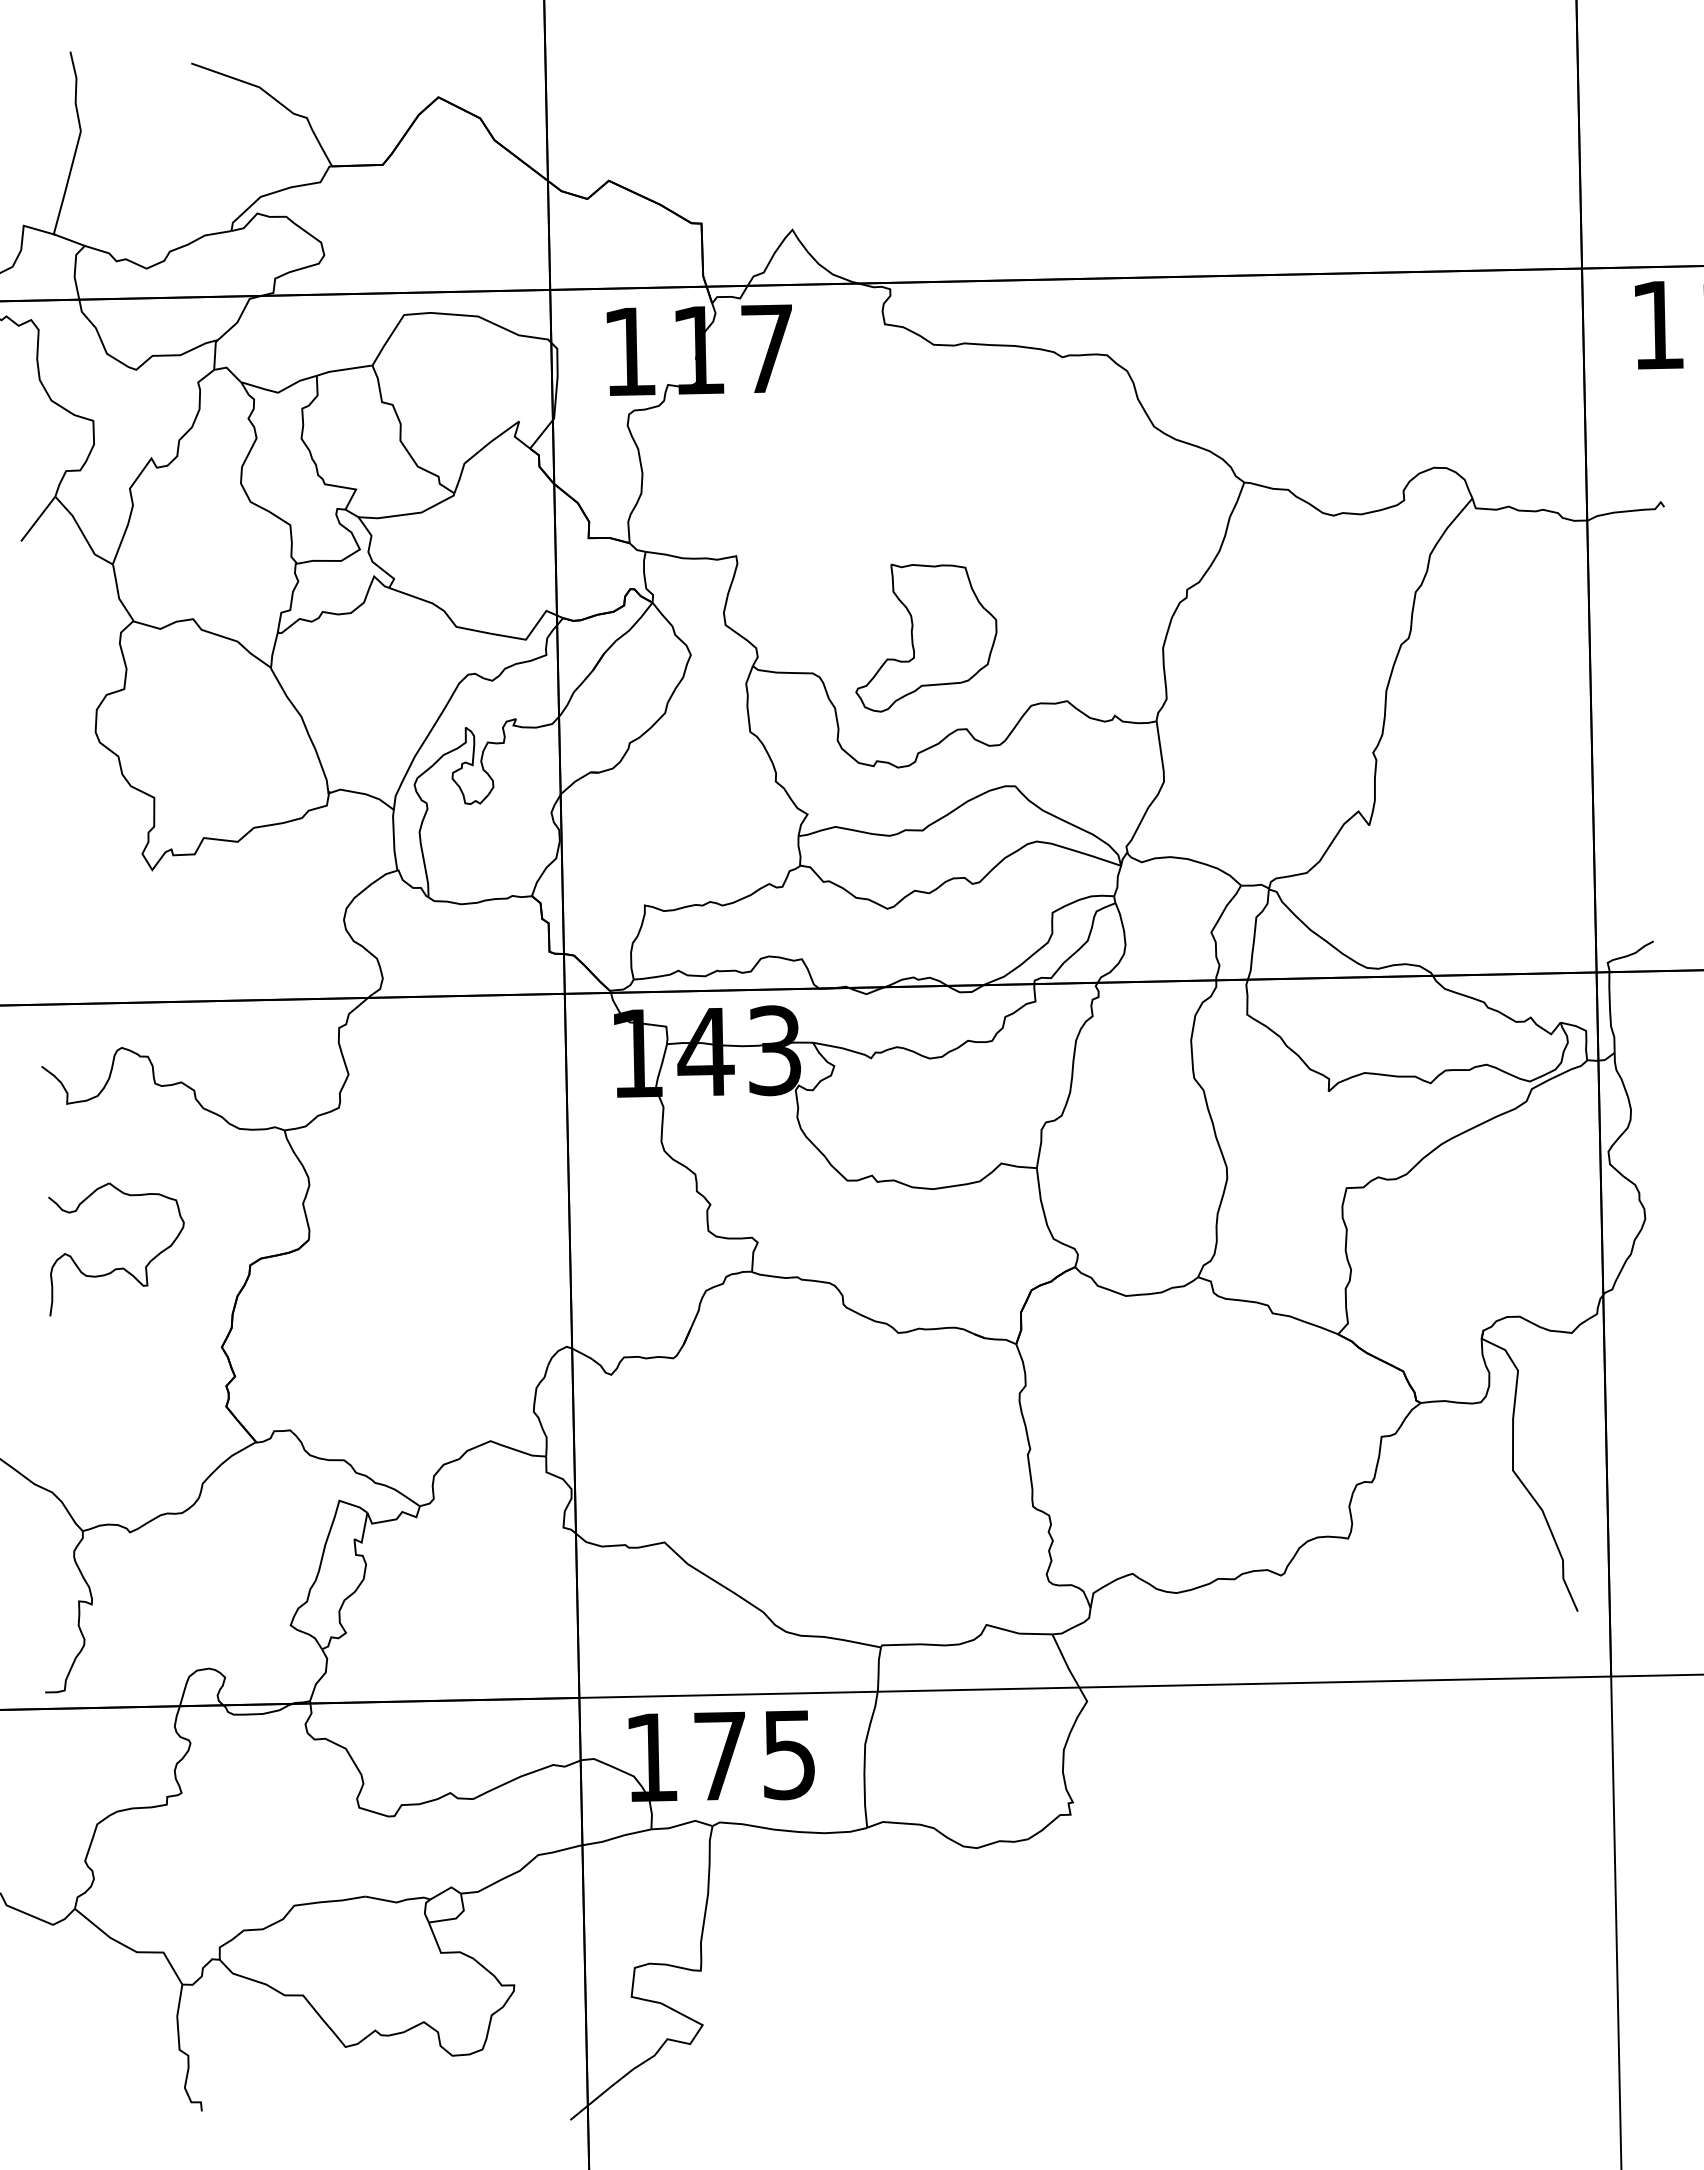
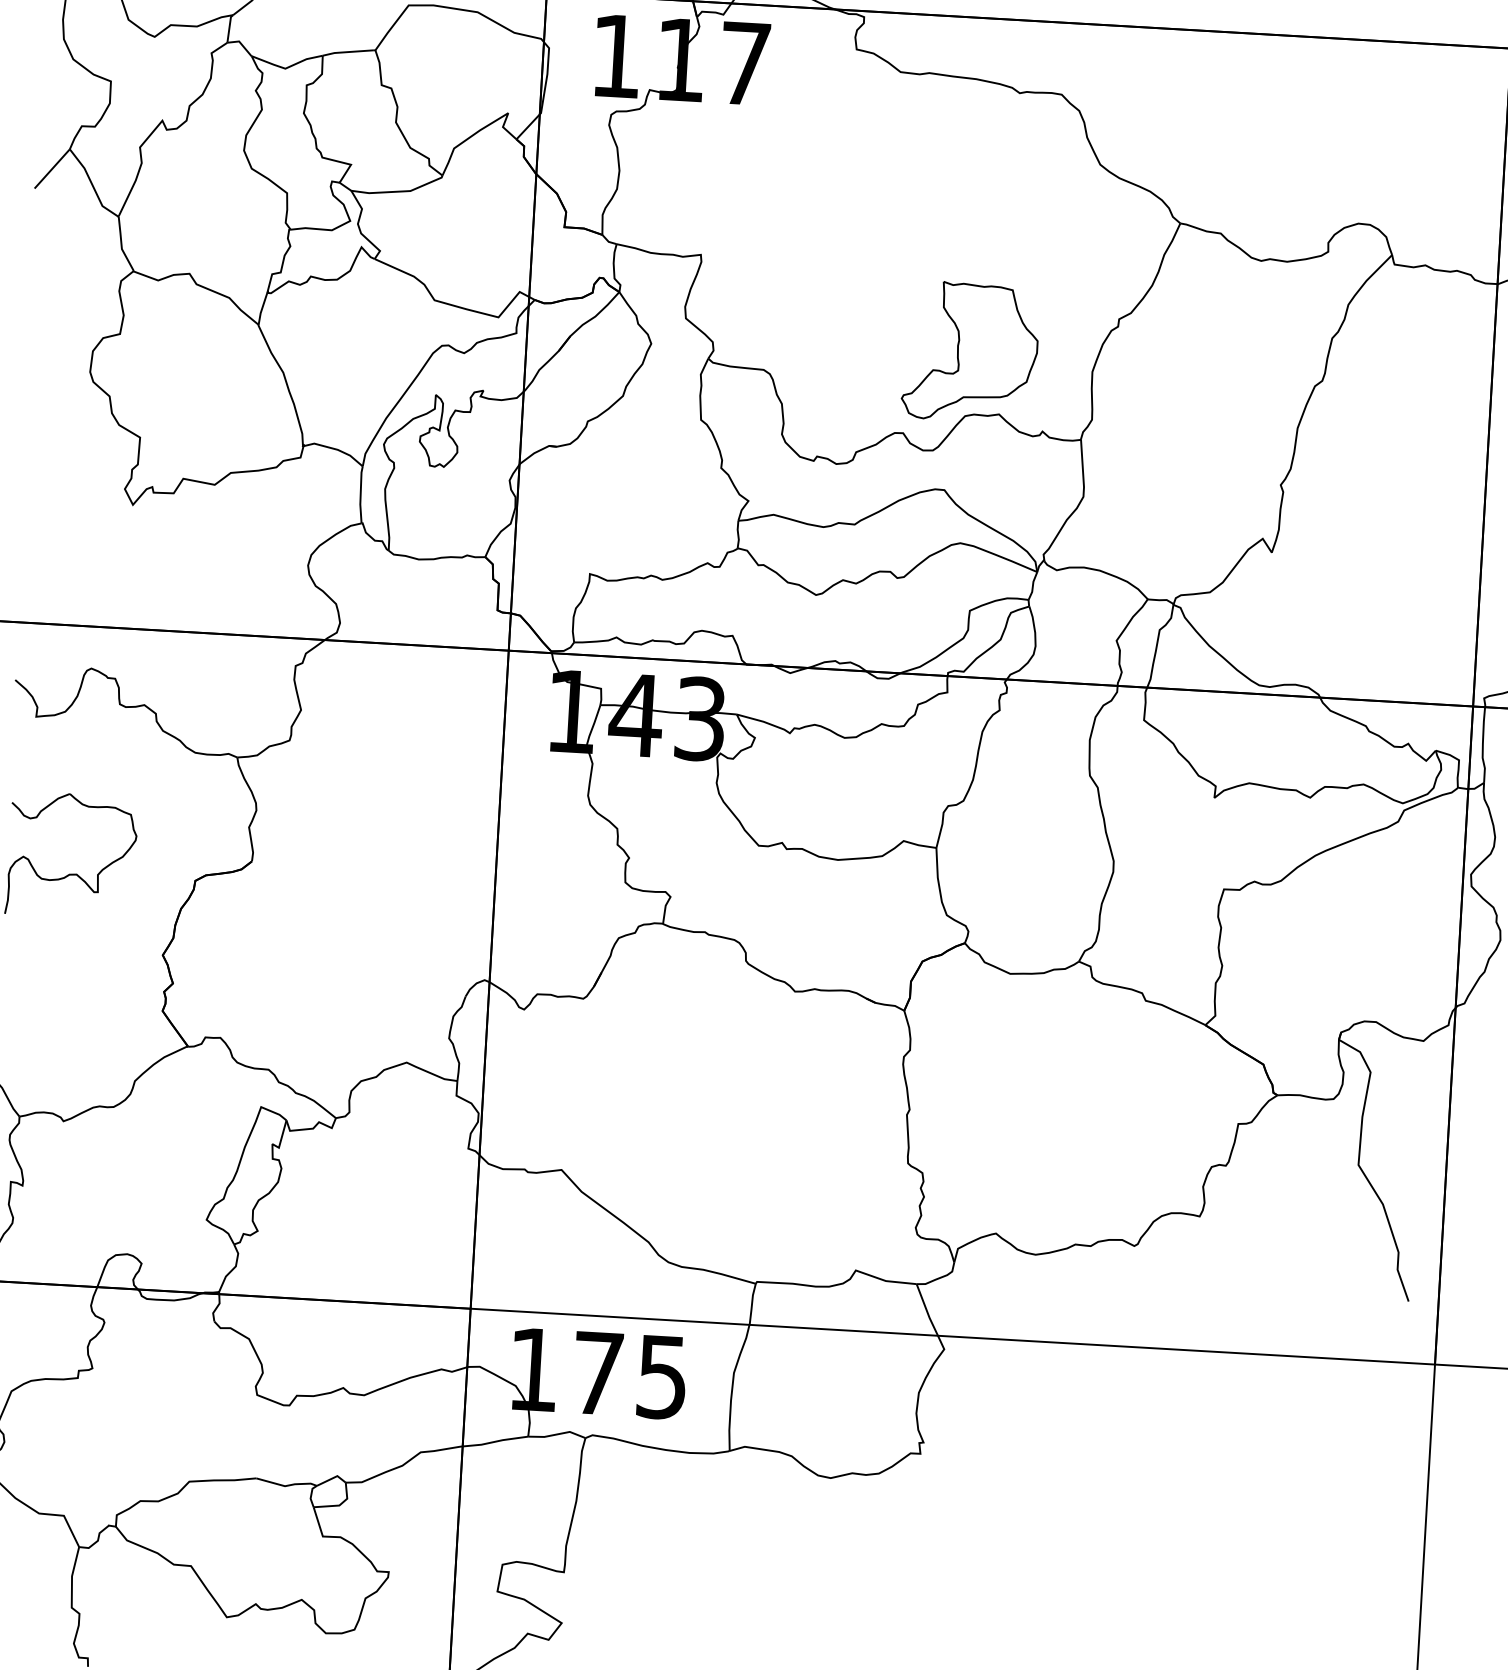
part: (926, 637) -> (971, 352), moved

